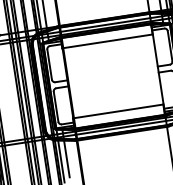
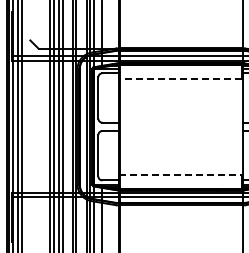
line: (107, 41) -> (180, 78), solid -> dashed
line: (118, 111) -> (180, 174), solid -> dashed

